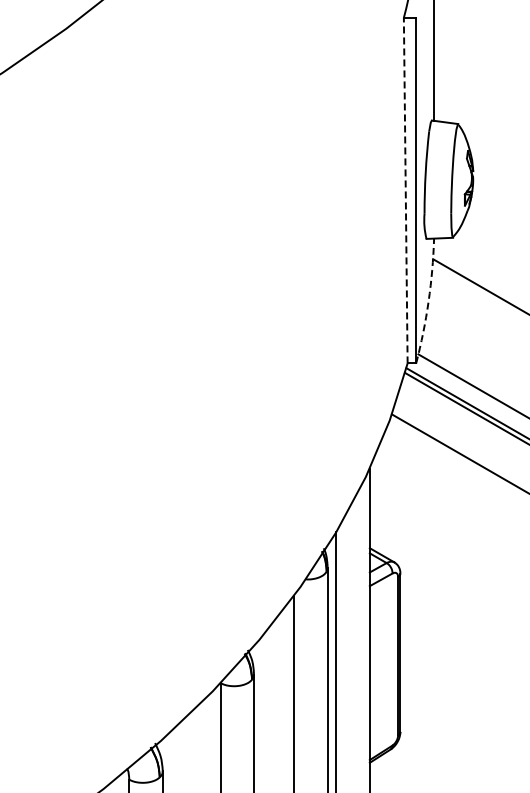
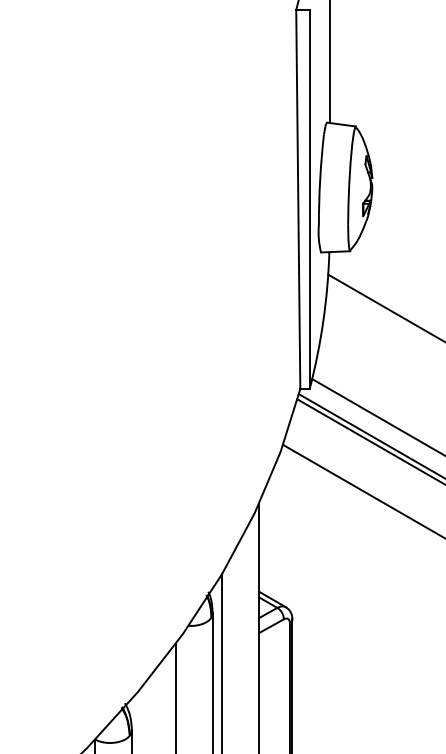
line: (405, 190) -> (298, 199), dashed -> solid
arc: (428, 301) -> (323, 321), dashed -> solid

